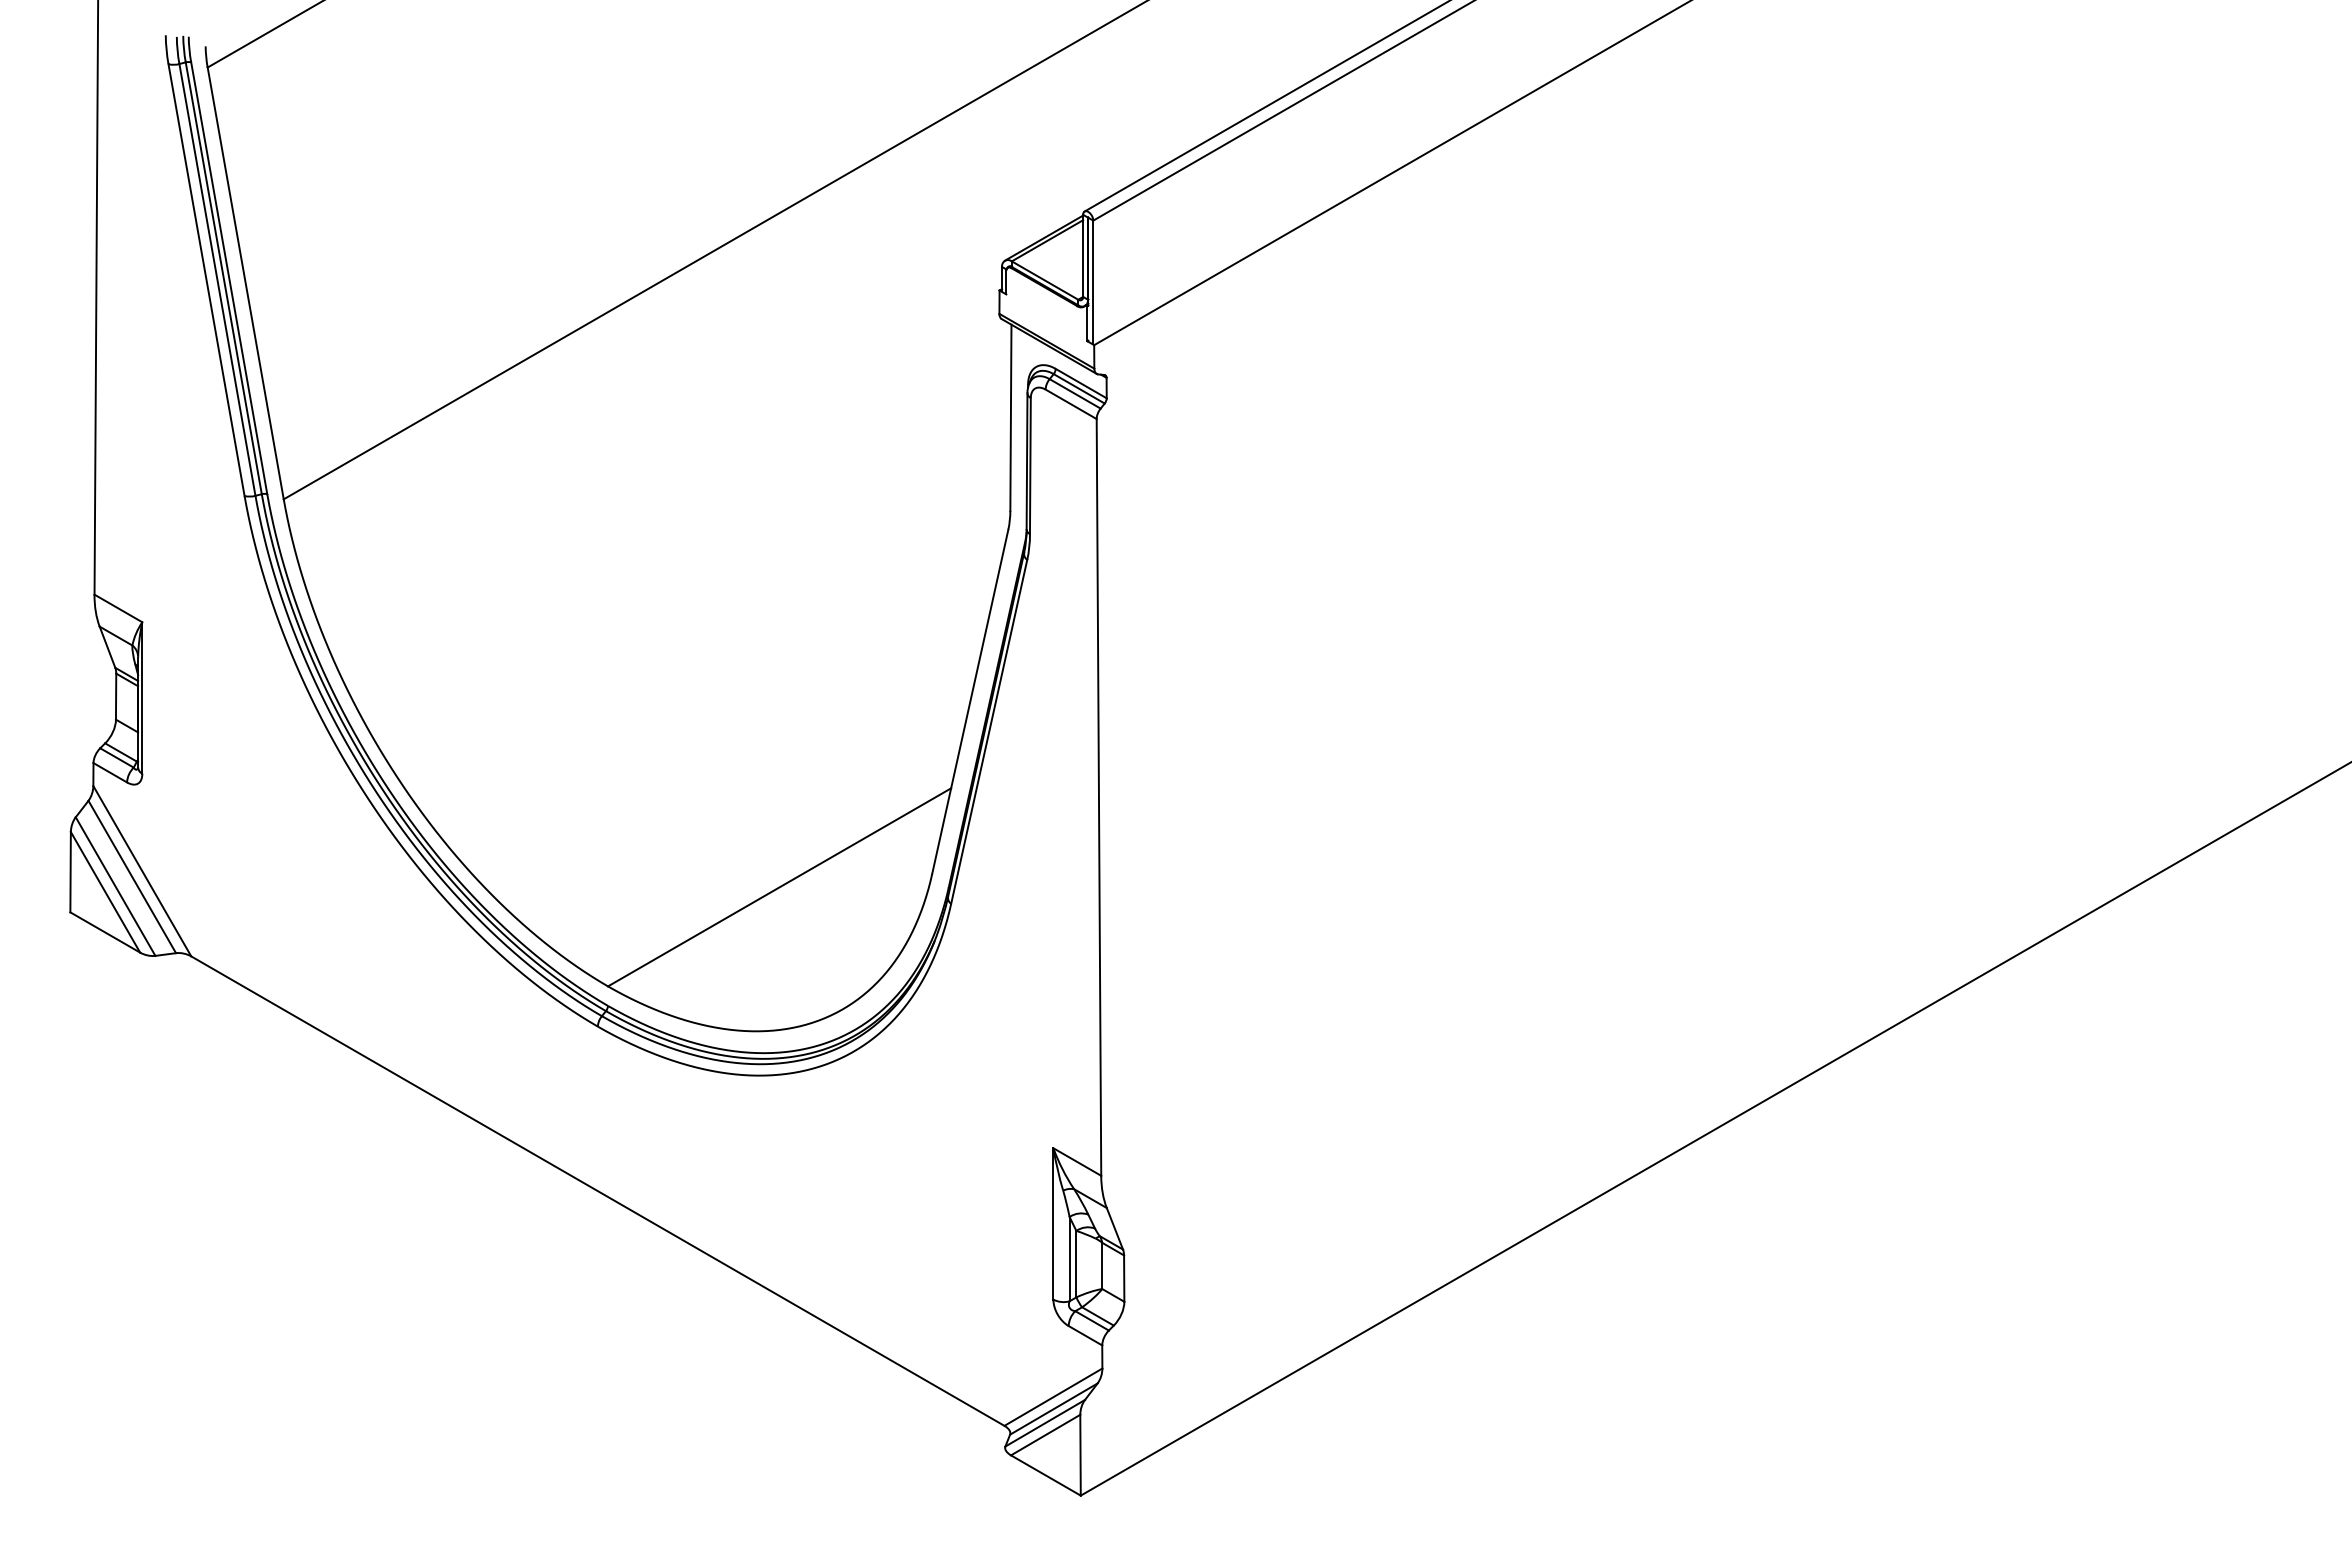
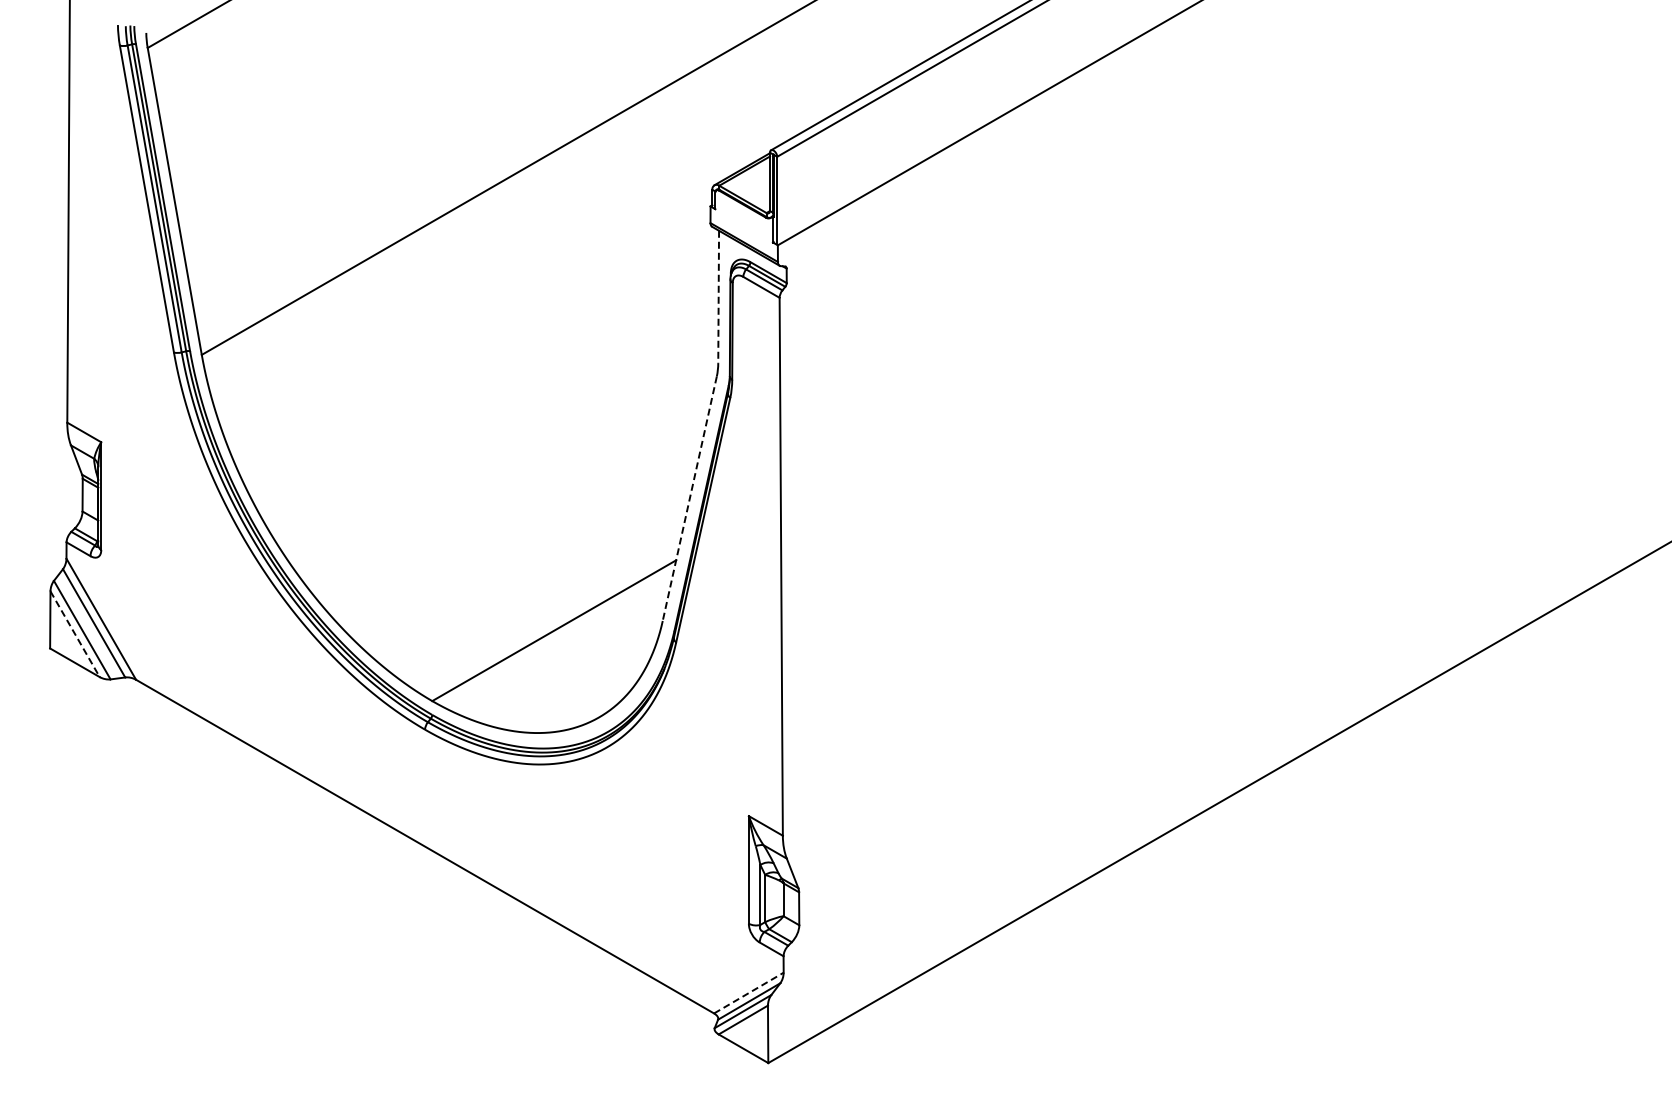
line: (1010, 418) -> (718, 297), solid -> dashed
line: (969, 702) -> (689, 499), solid -> dashed
line: (106, 892) -> (75, 634), solid -> dashed
line: (1054, 1396) -> (749, 992), solid -> dashed

